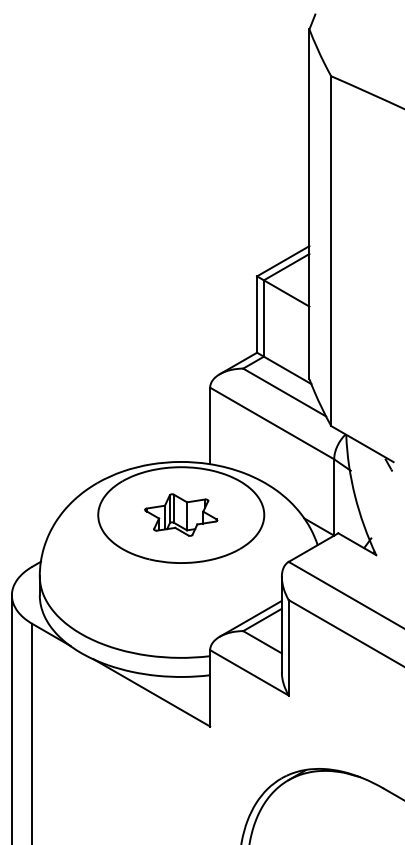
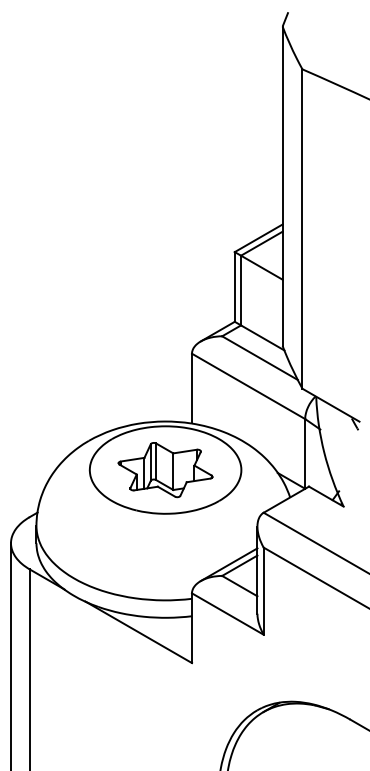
part: (180, 514) -> (164, 469), size x1.43

